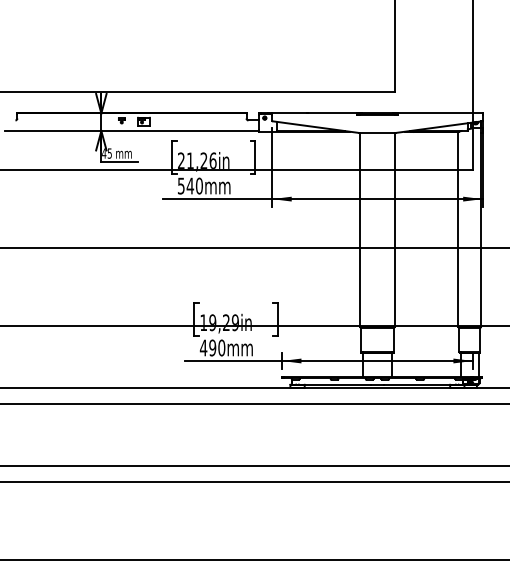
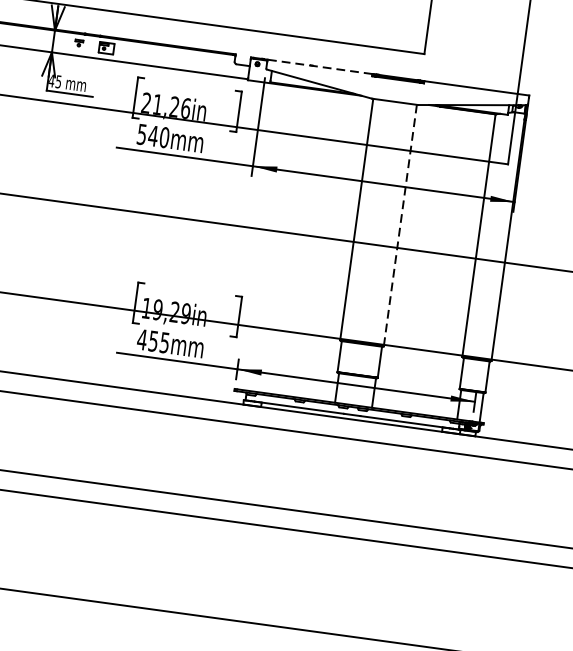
line: (313, 113) -> (318, 66), solid -> dashed
line: (394, 229) -> (399, 224), solid -> dashed
text: (217, 347) -> (159, 341), 490mm -> 455mm

